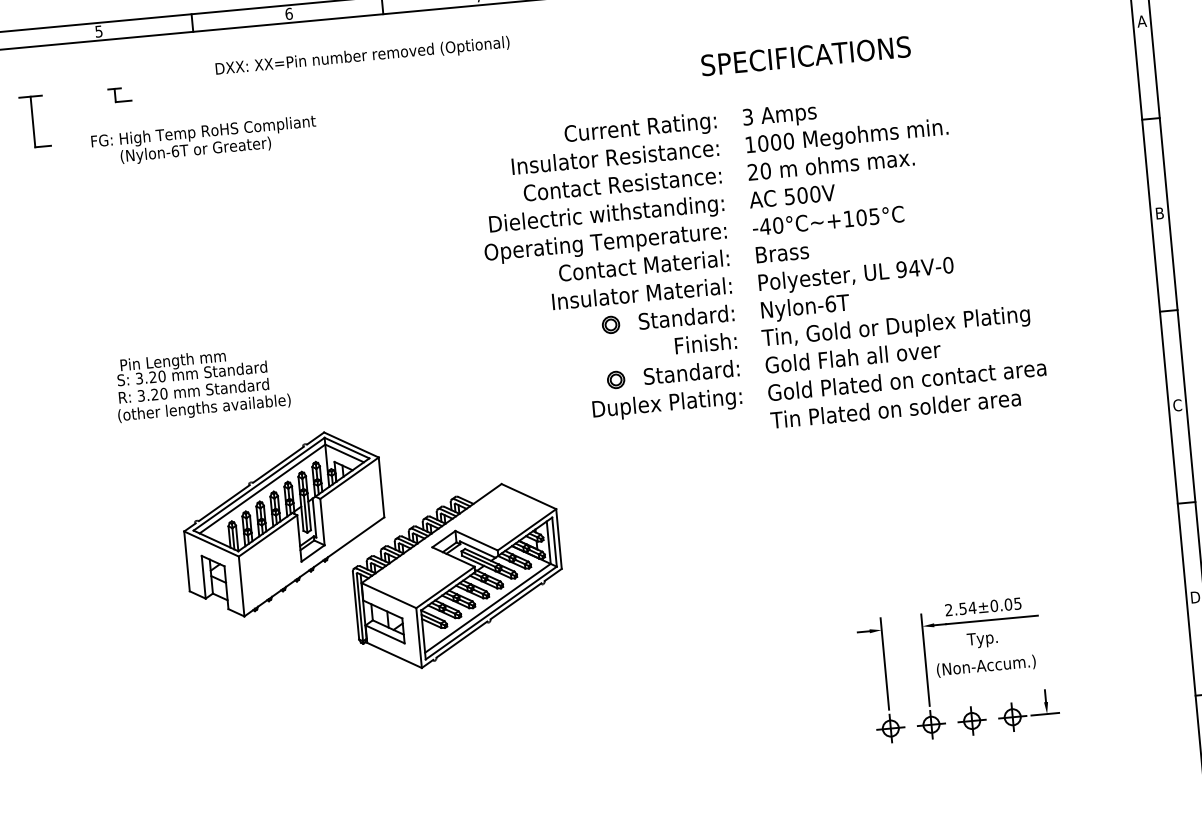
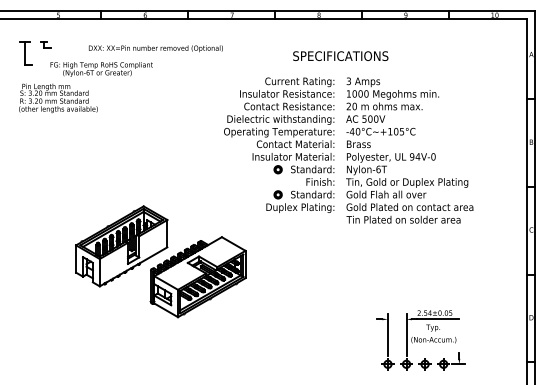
text: (805, 54) -> (340, 55), moved
text: (361, 56) -> (155, 48), moved
part: (117, 94) -> (45, 44), moved
text: (202, 384) -> (58, 98), moved

